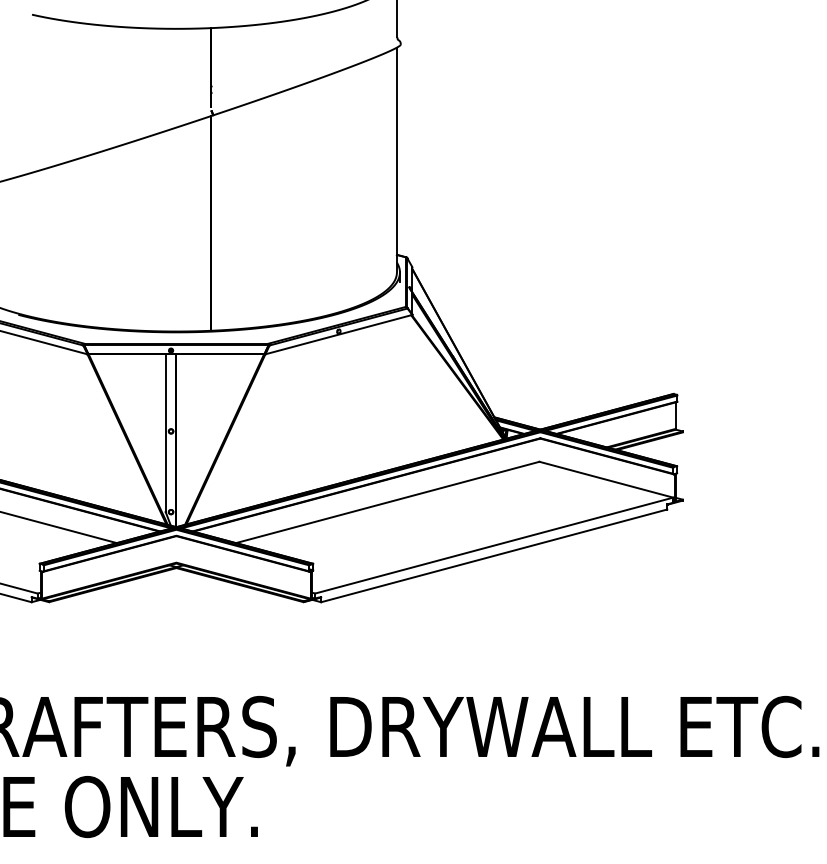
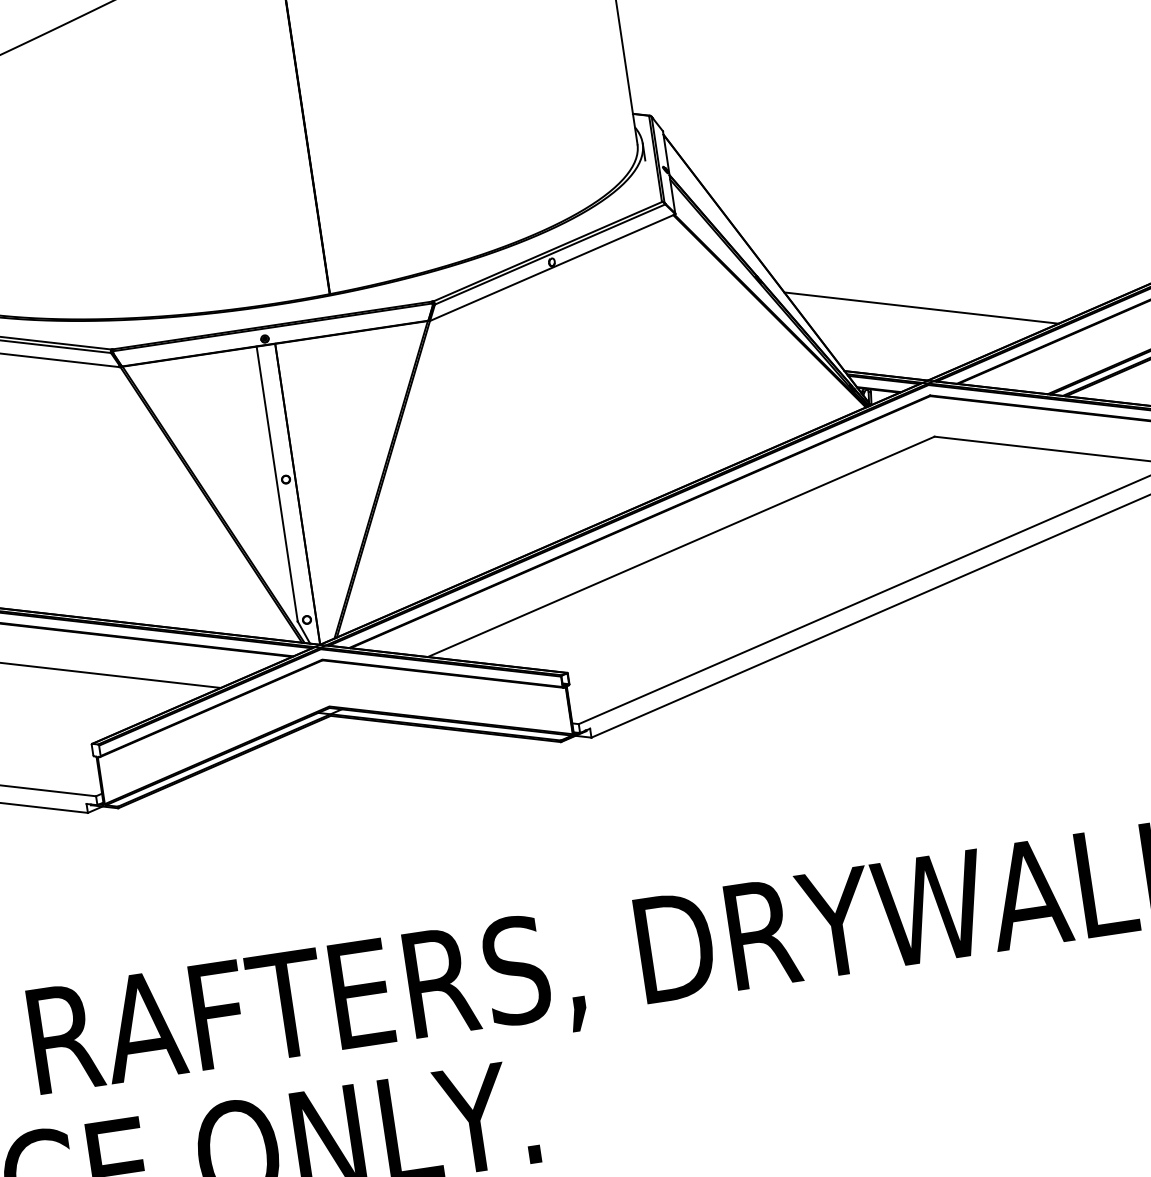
line: (542, 388) -> (920, 308), added

